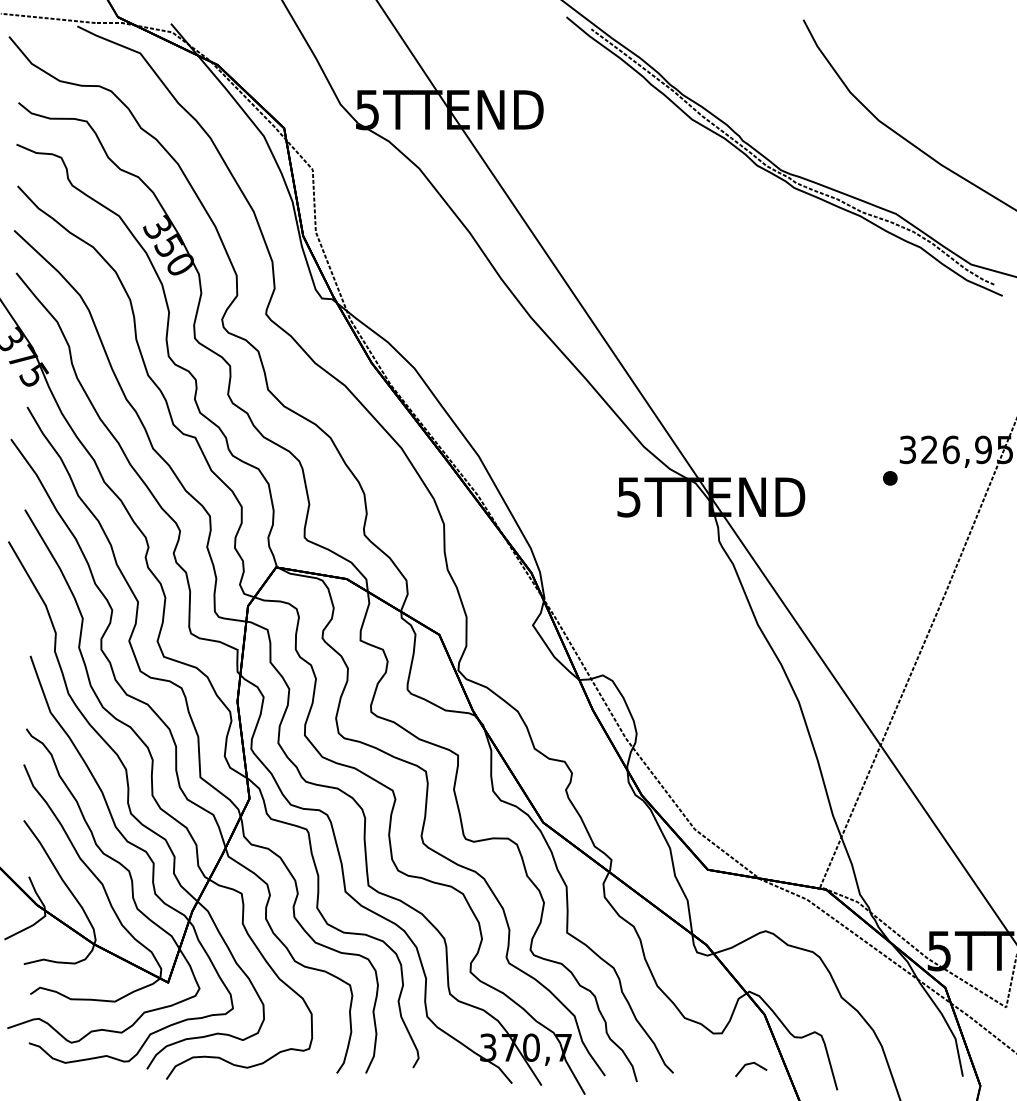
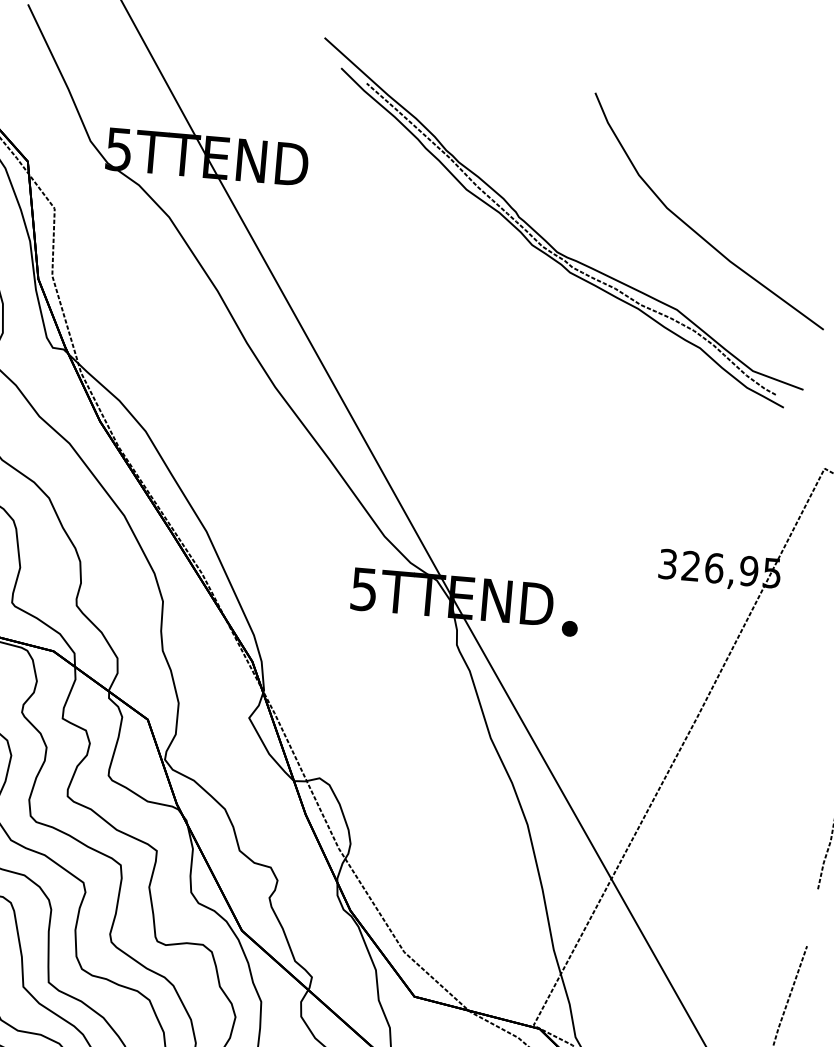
part: (890, 478) -> (569, 628), moved

